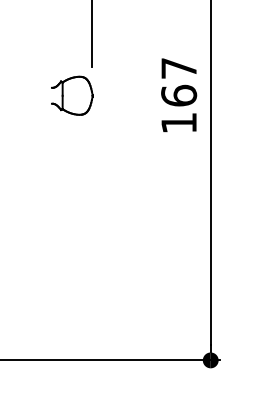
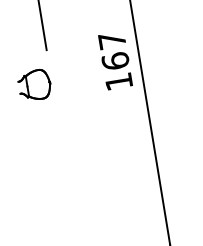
part: (72, 95) -> (34, 85), moved

